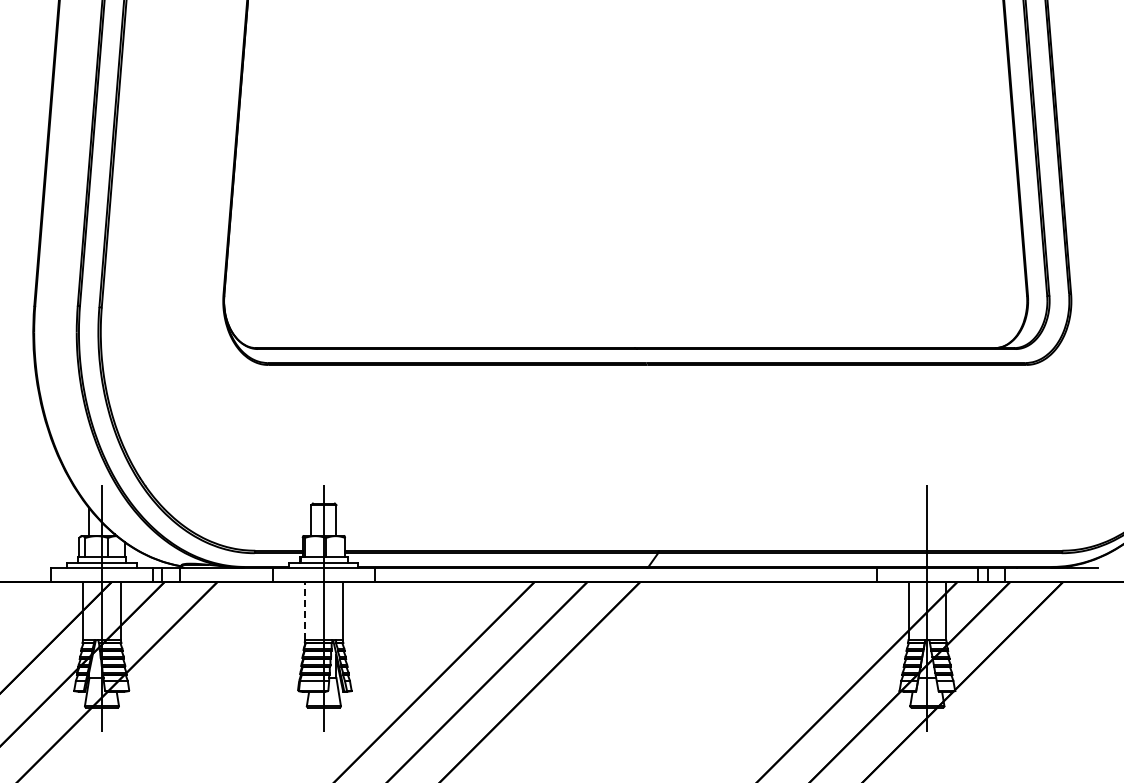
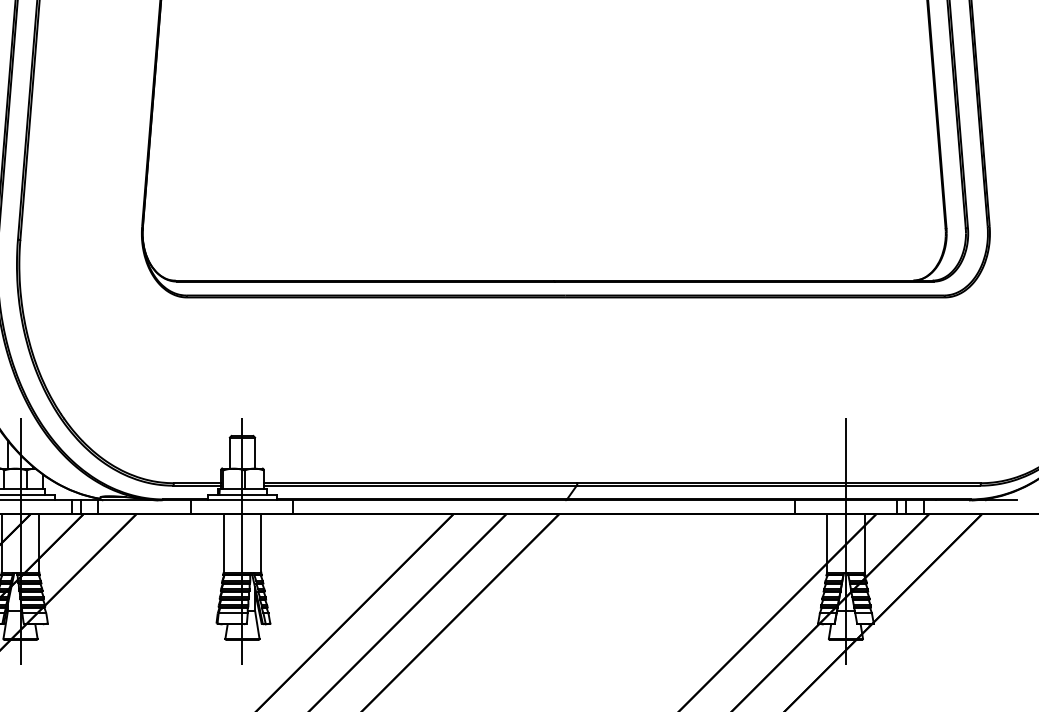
line: (305, 610) -> (224, 542), dashed -> solid

